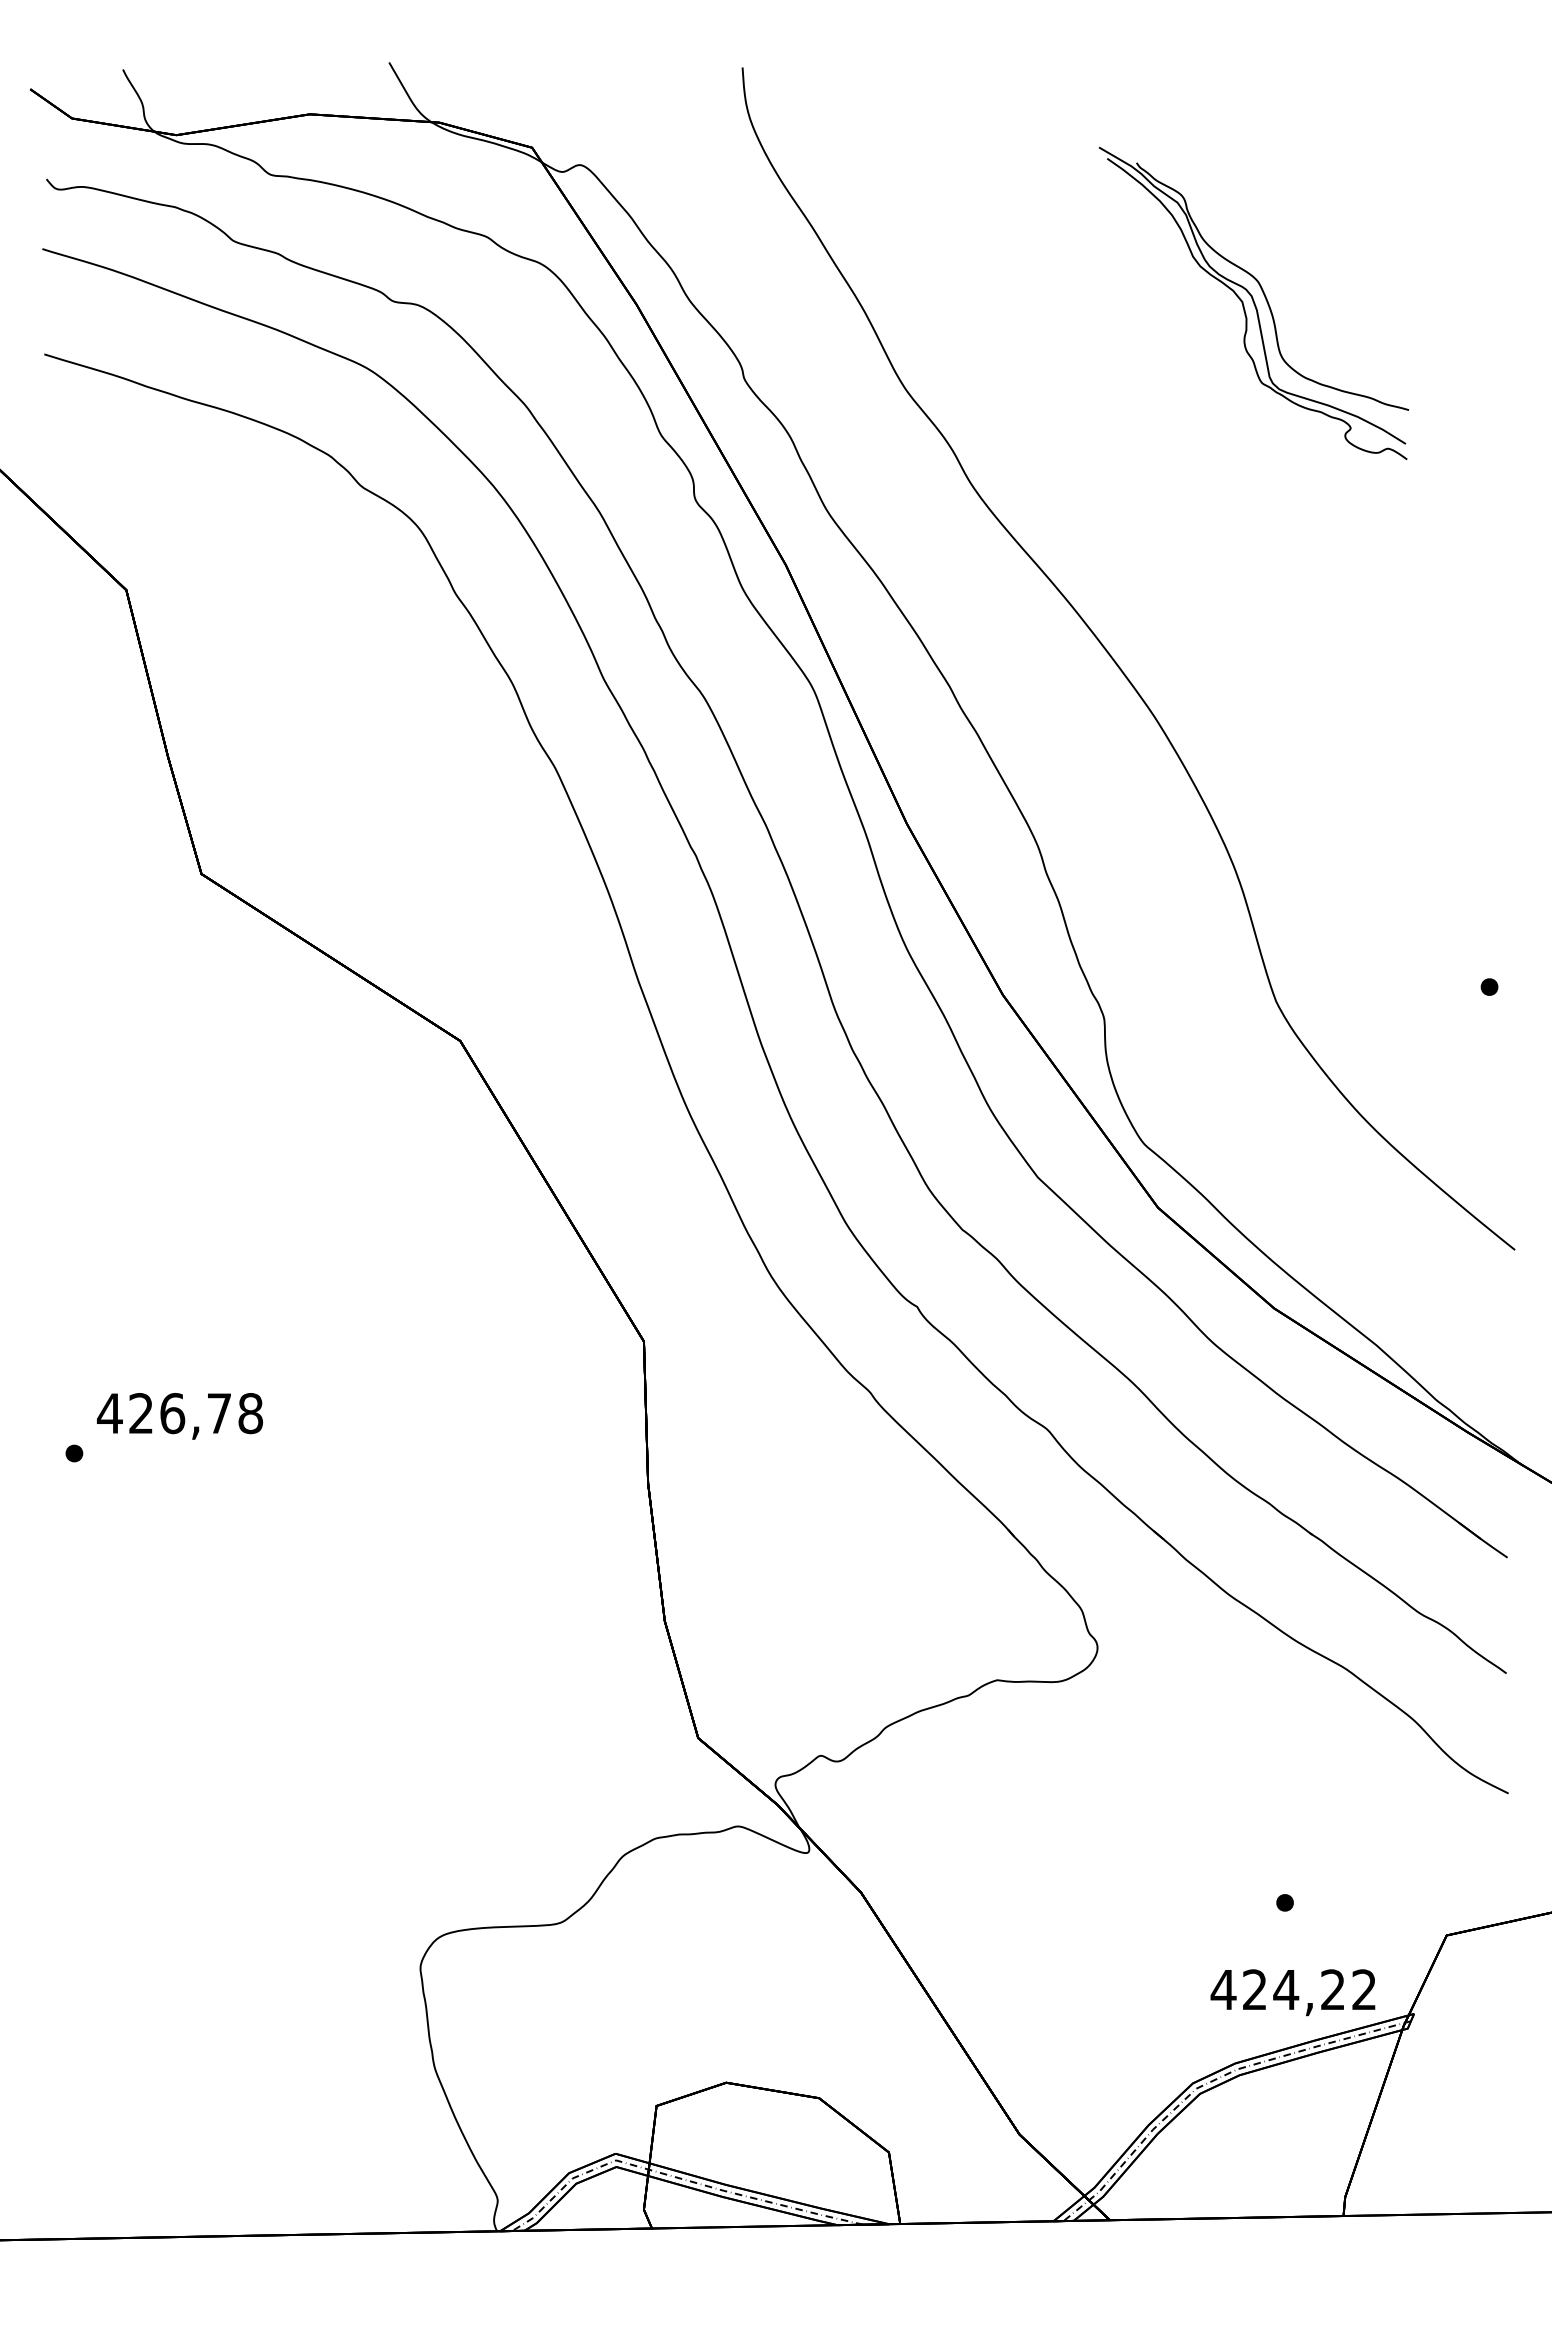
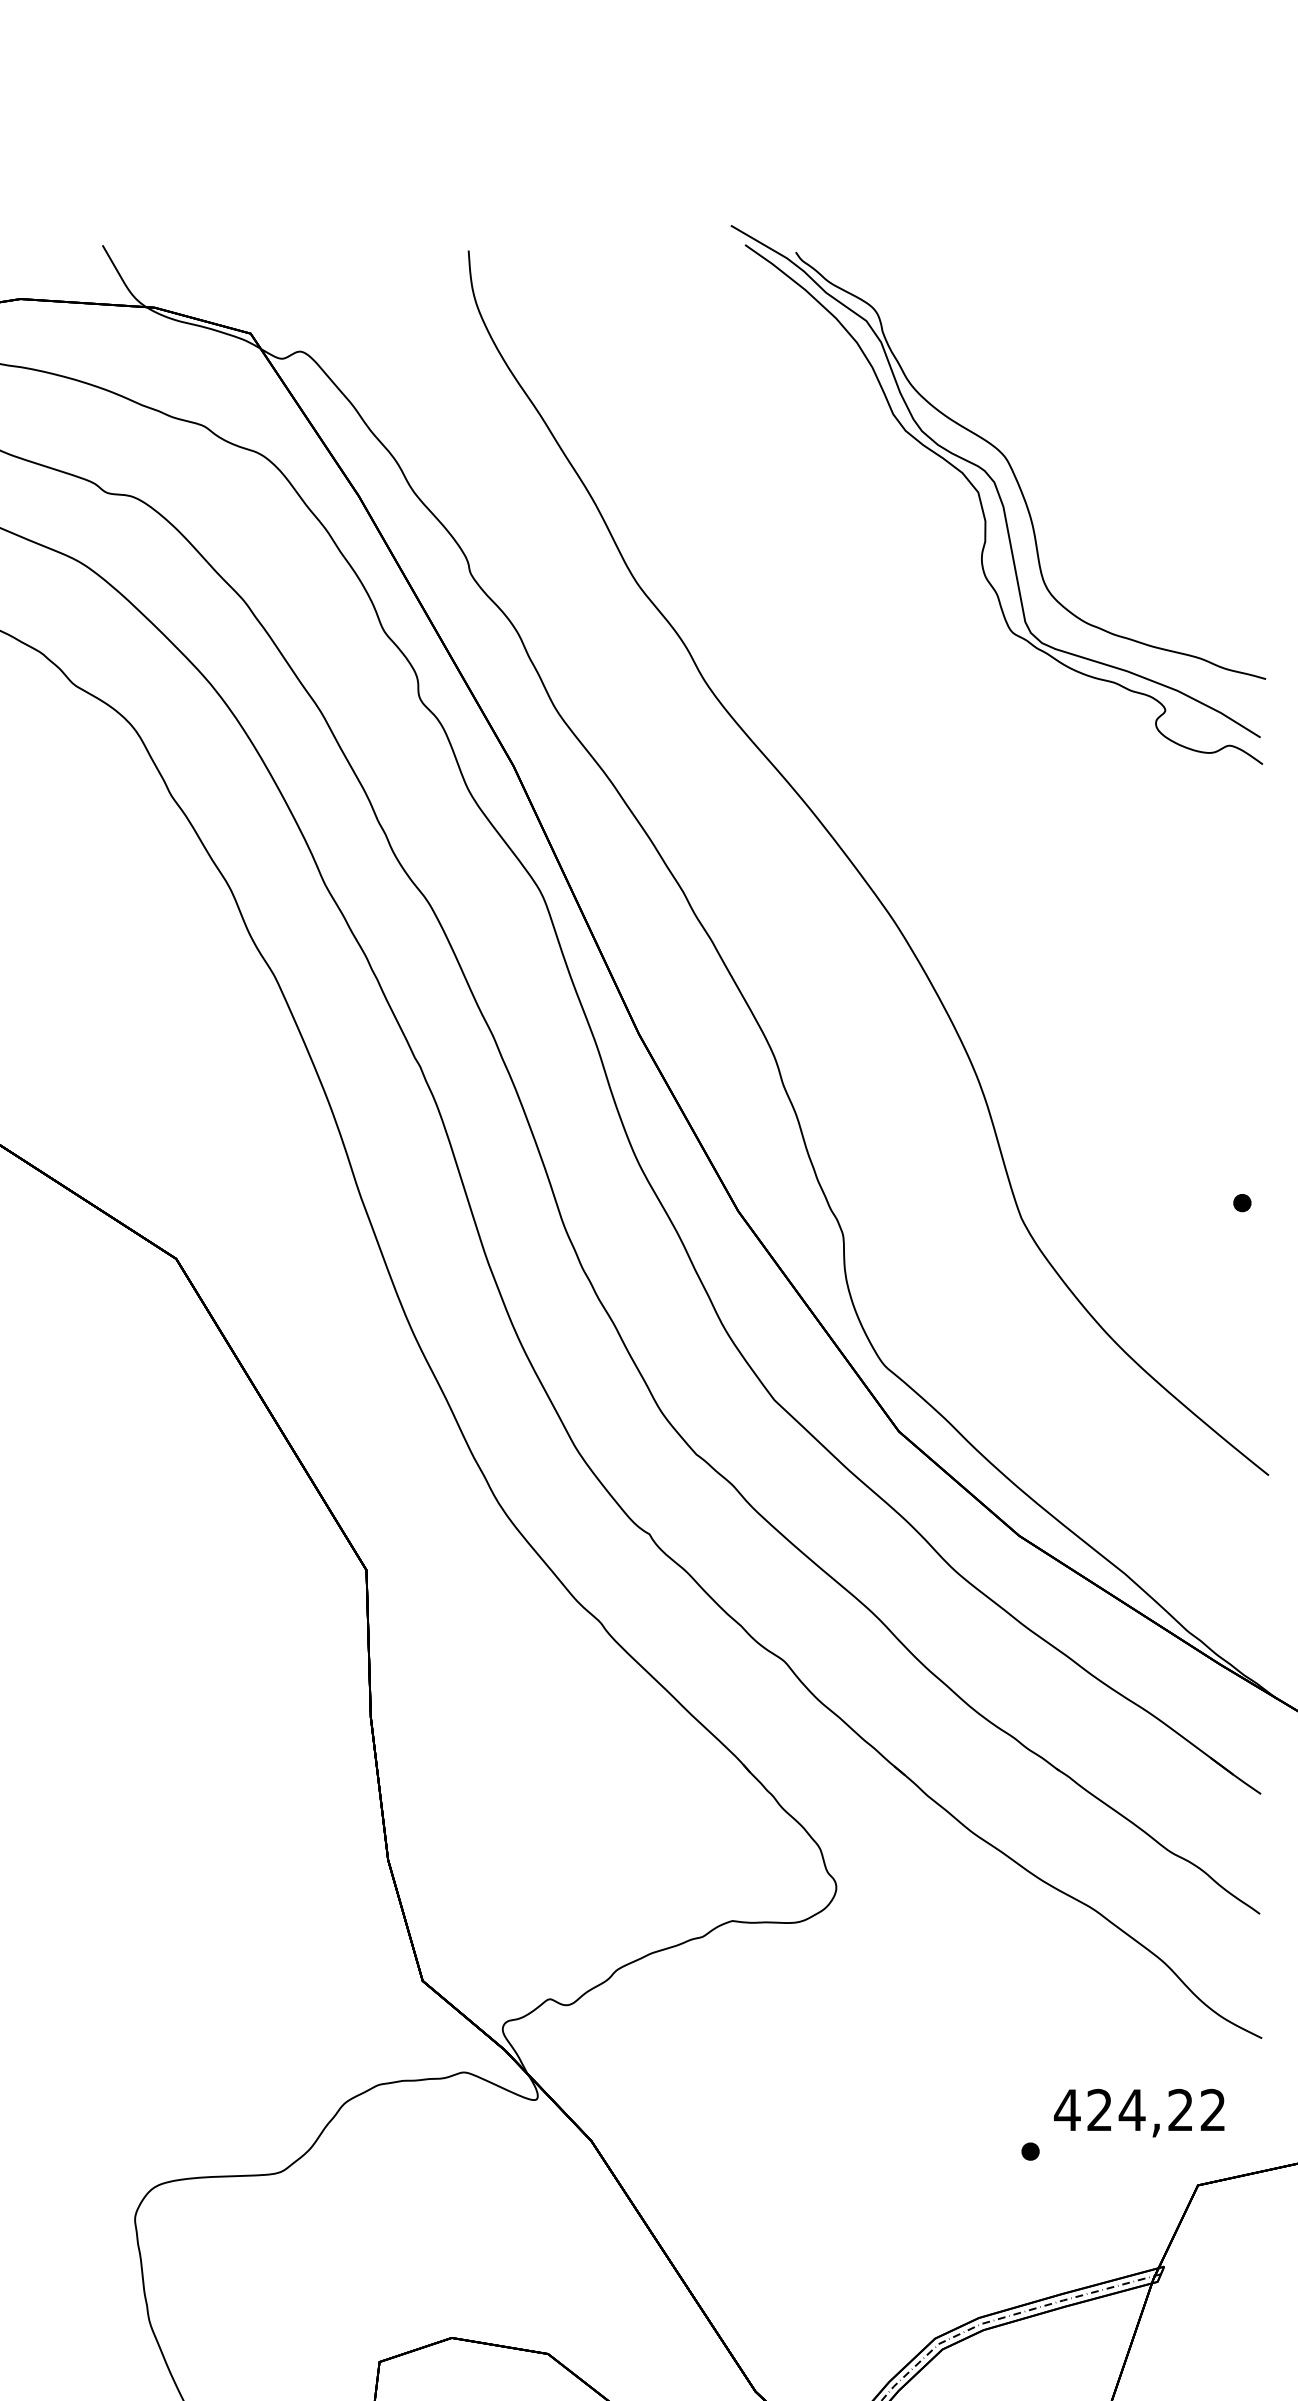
part: (1253, 303) -> (997, 495), size x1.67
text: (1292, 1992) -> (1138, 2112), moved

